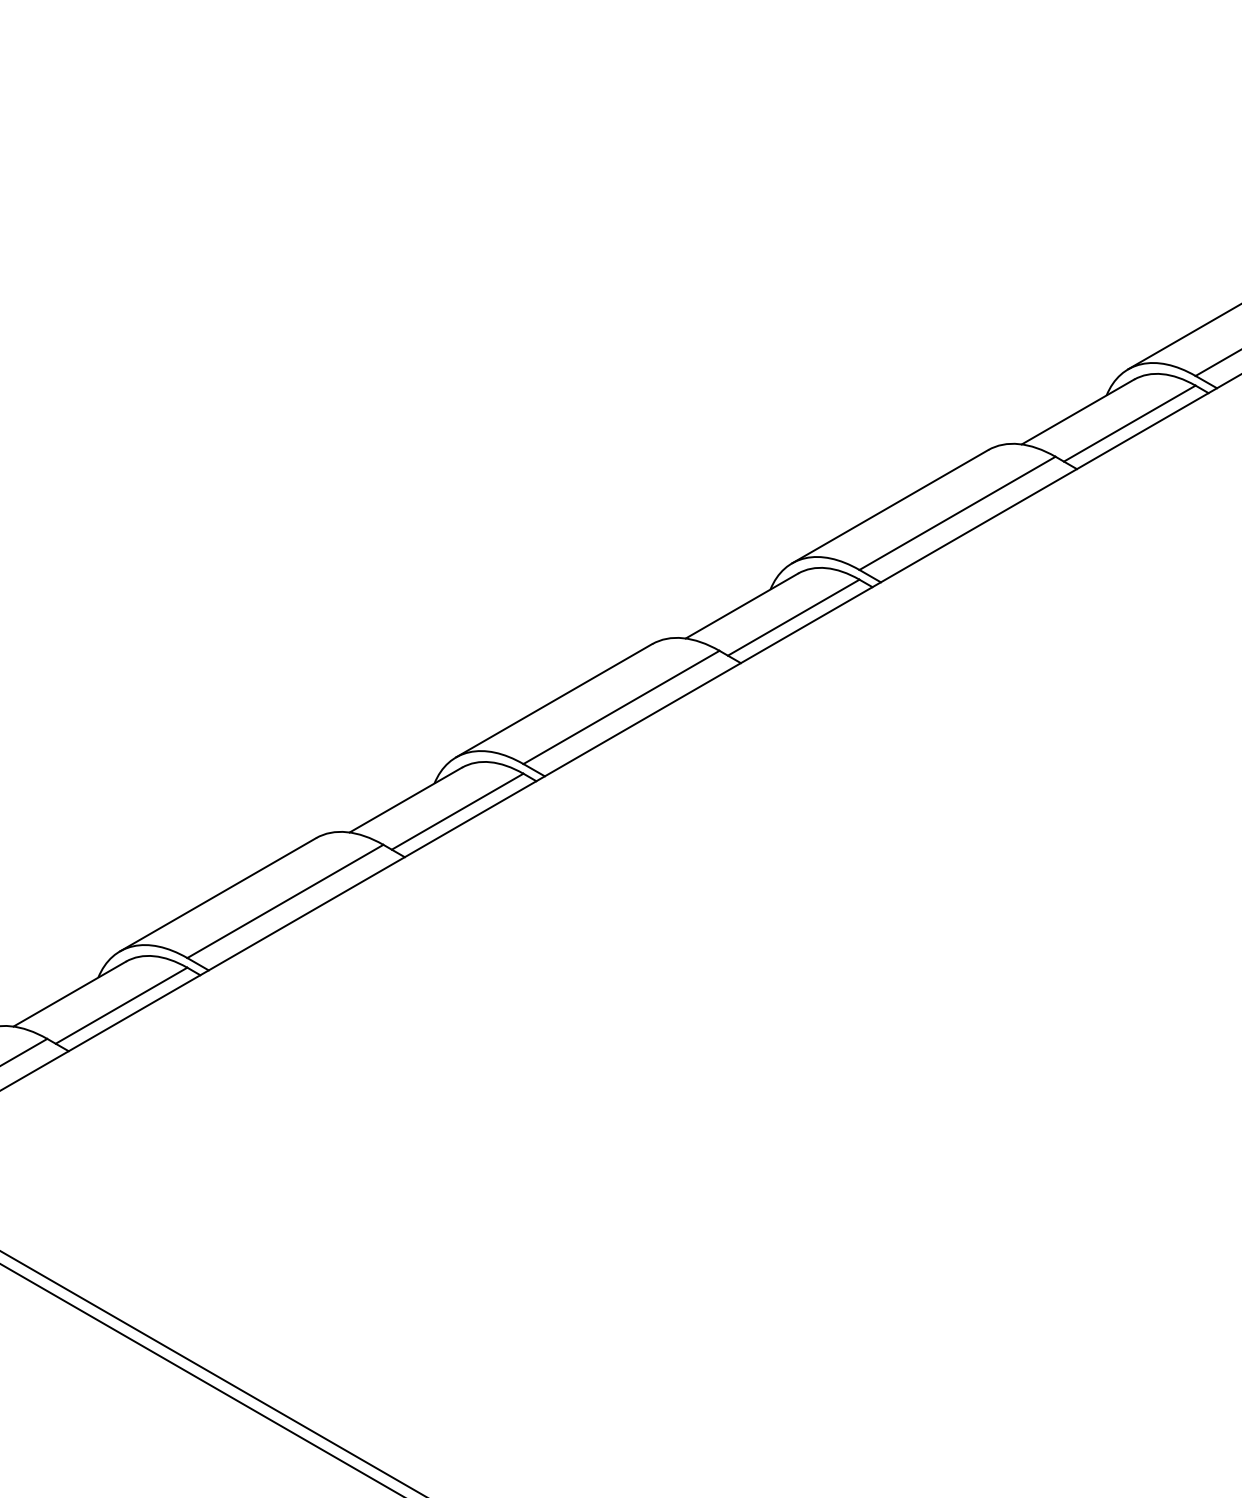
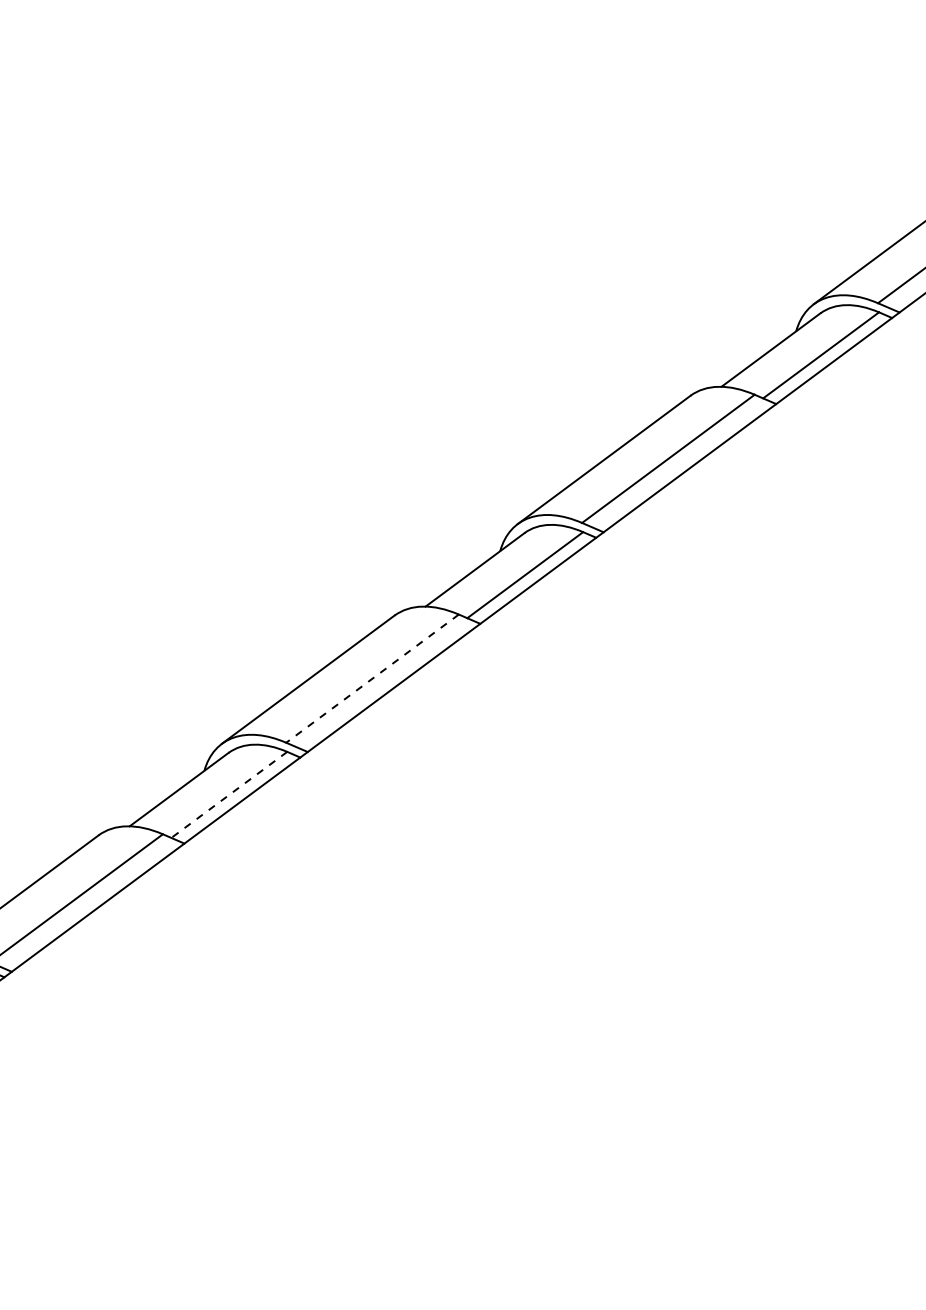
line: (621, 707) -> (372, 678), solid -> dashed
line: (457, 811) -> (229, 794), solid -> dashed

